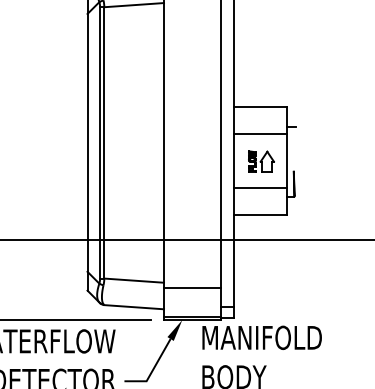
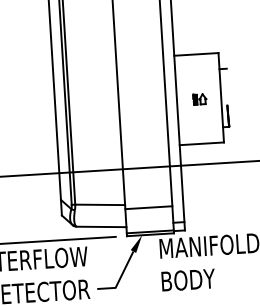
line: (260, 134) -> (197, 76), removed
part: (261, 161) -> (199, 99), size x0.6
line: (260, 188) -> (200, 121), removed

